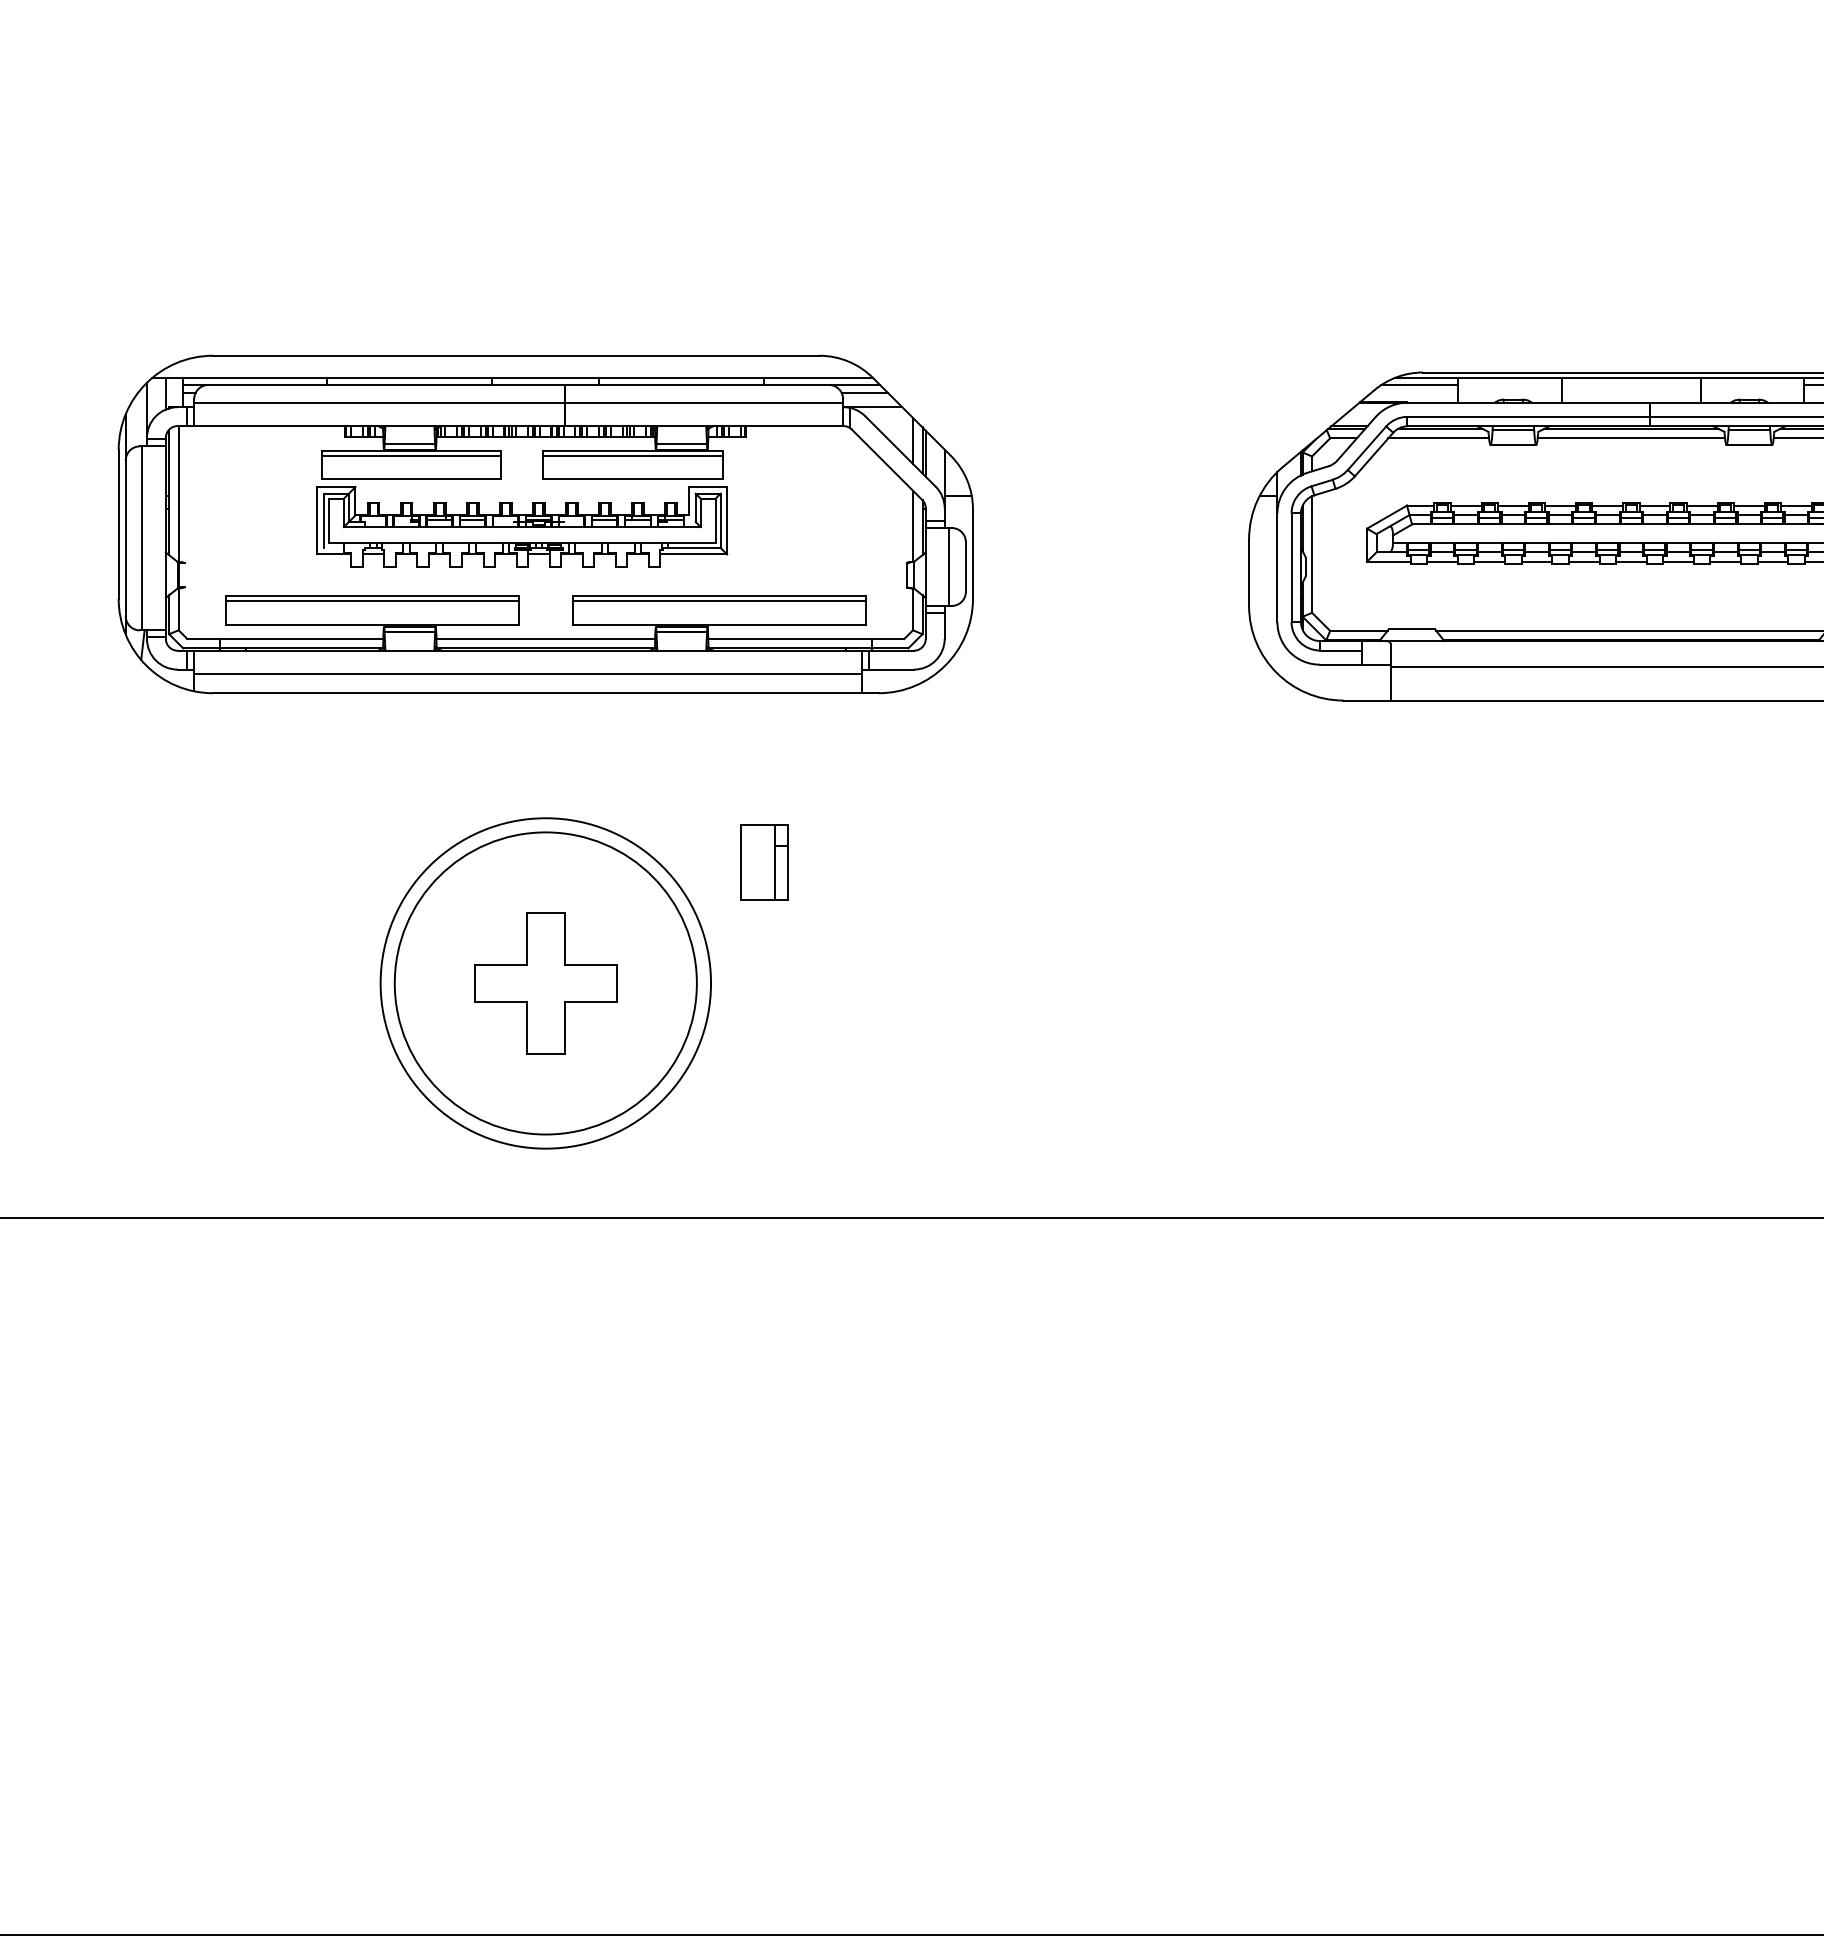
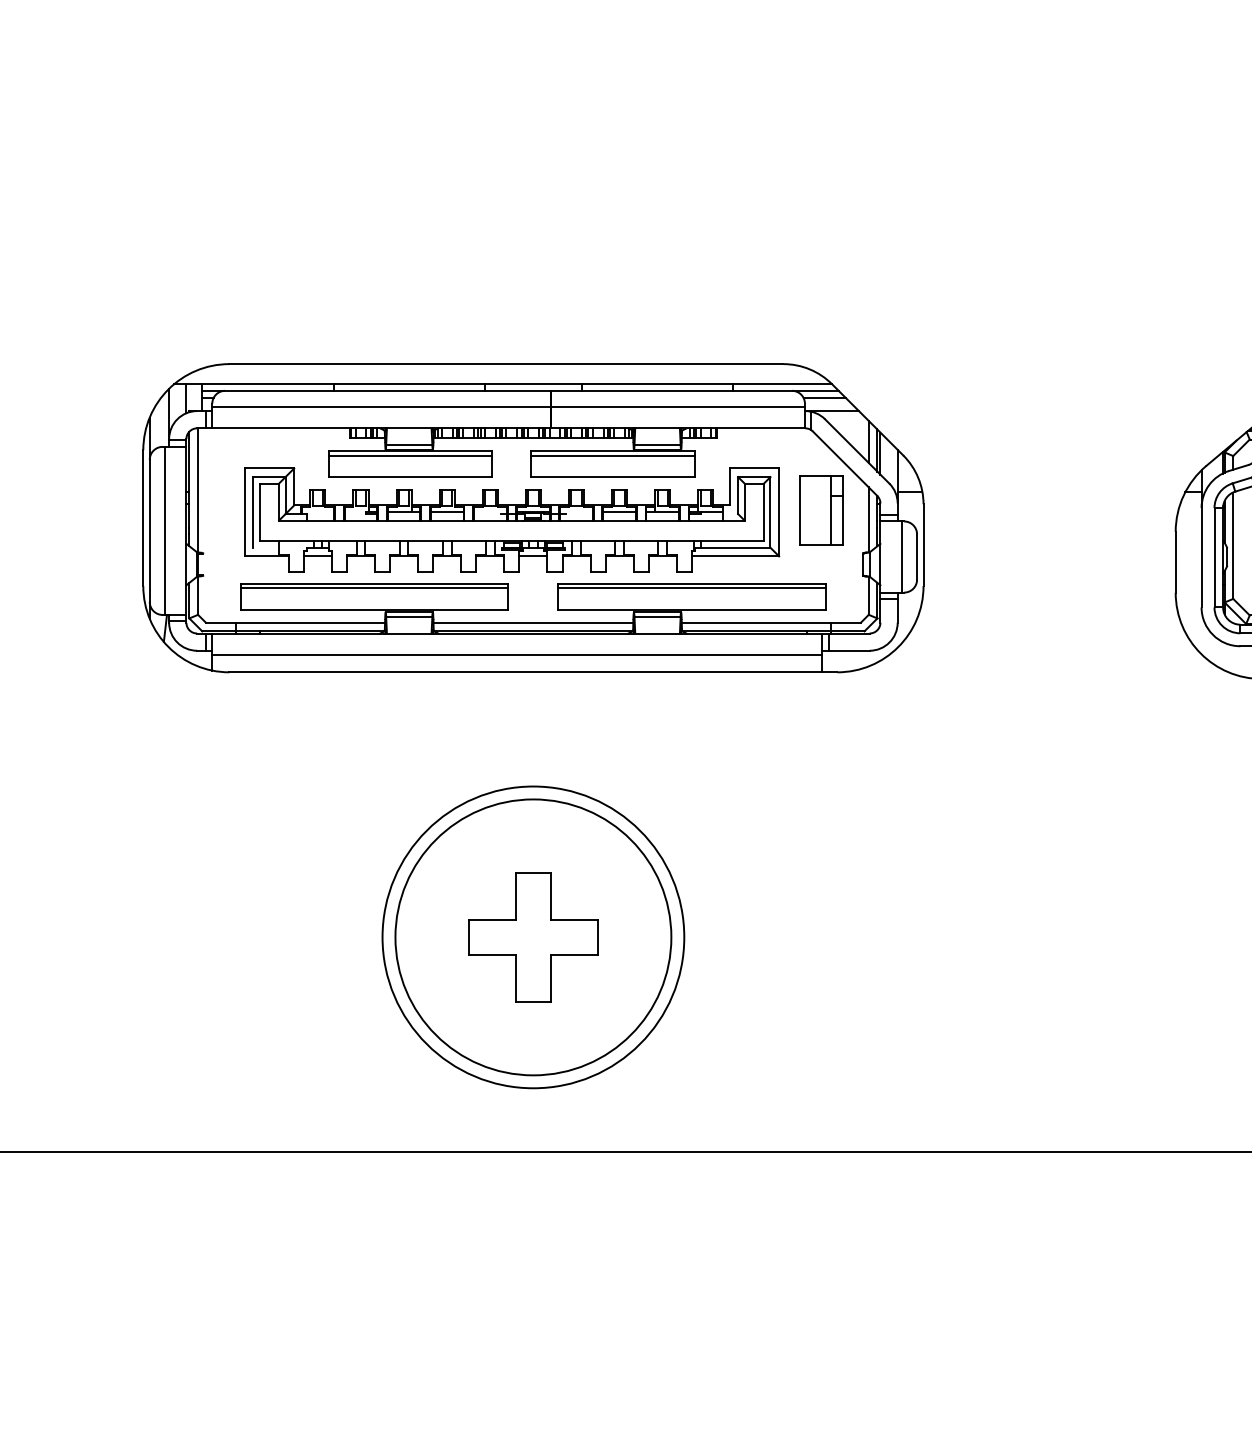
part: (522, 526) -> (512, 520), size x1.43
part: (764, 862) -> (821, 510), moved

